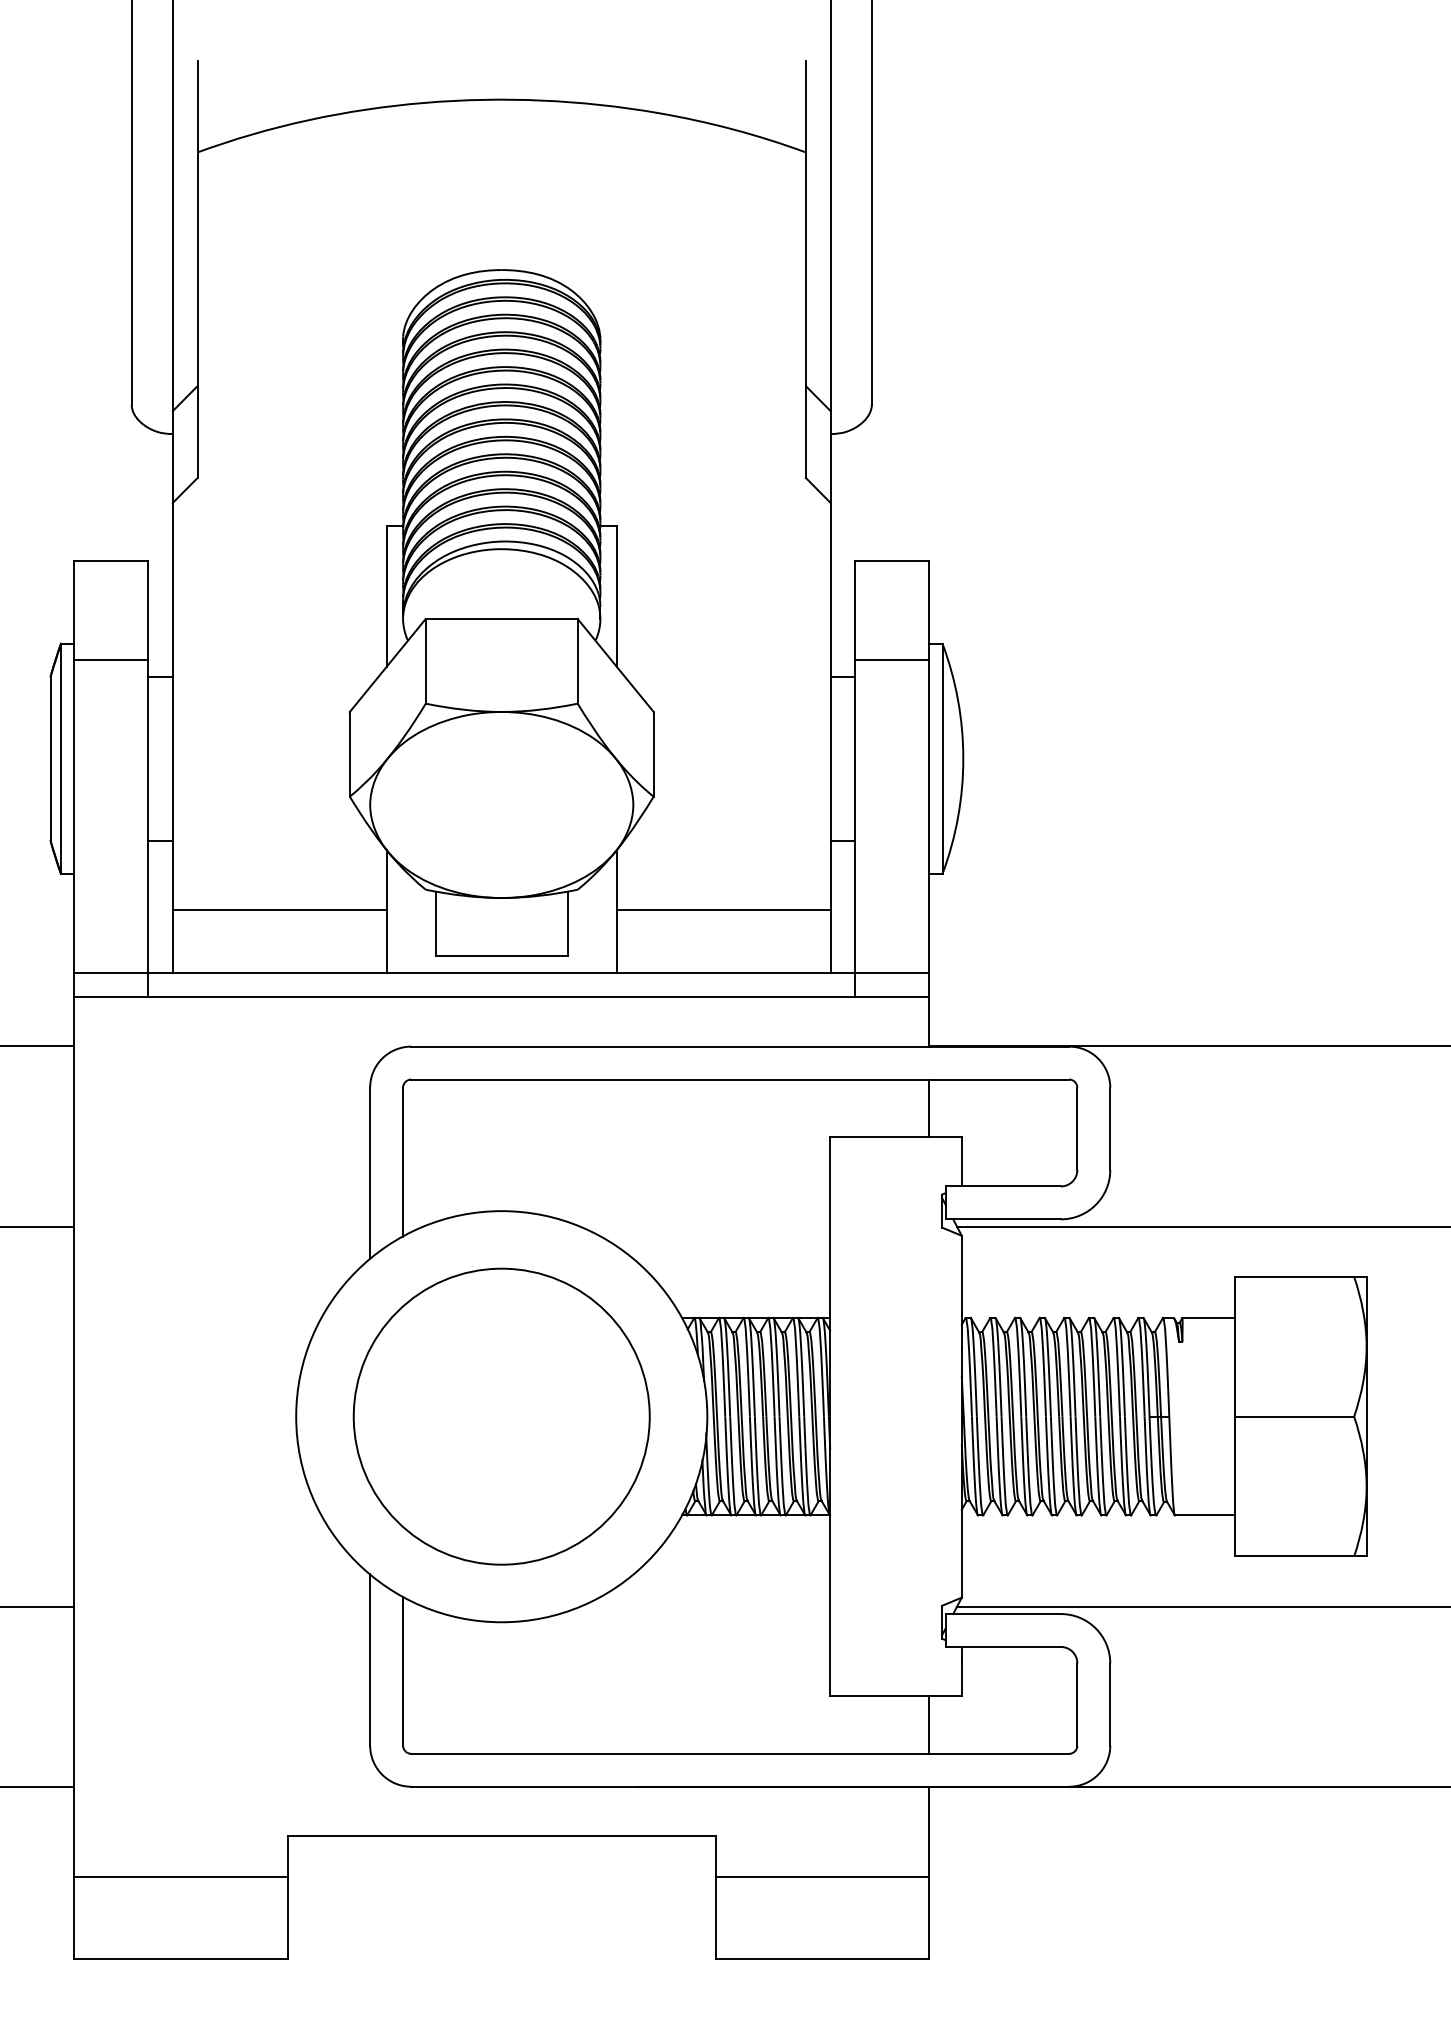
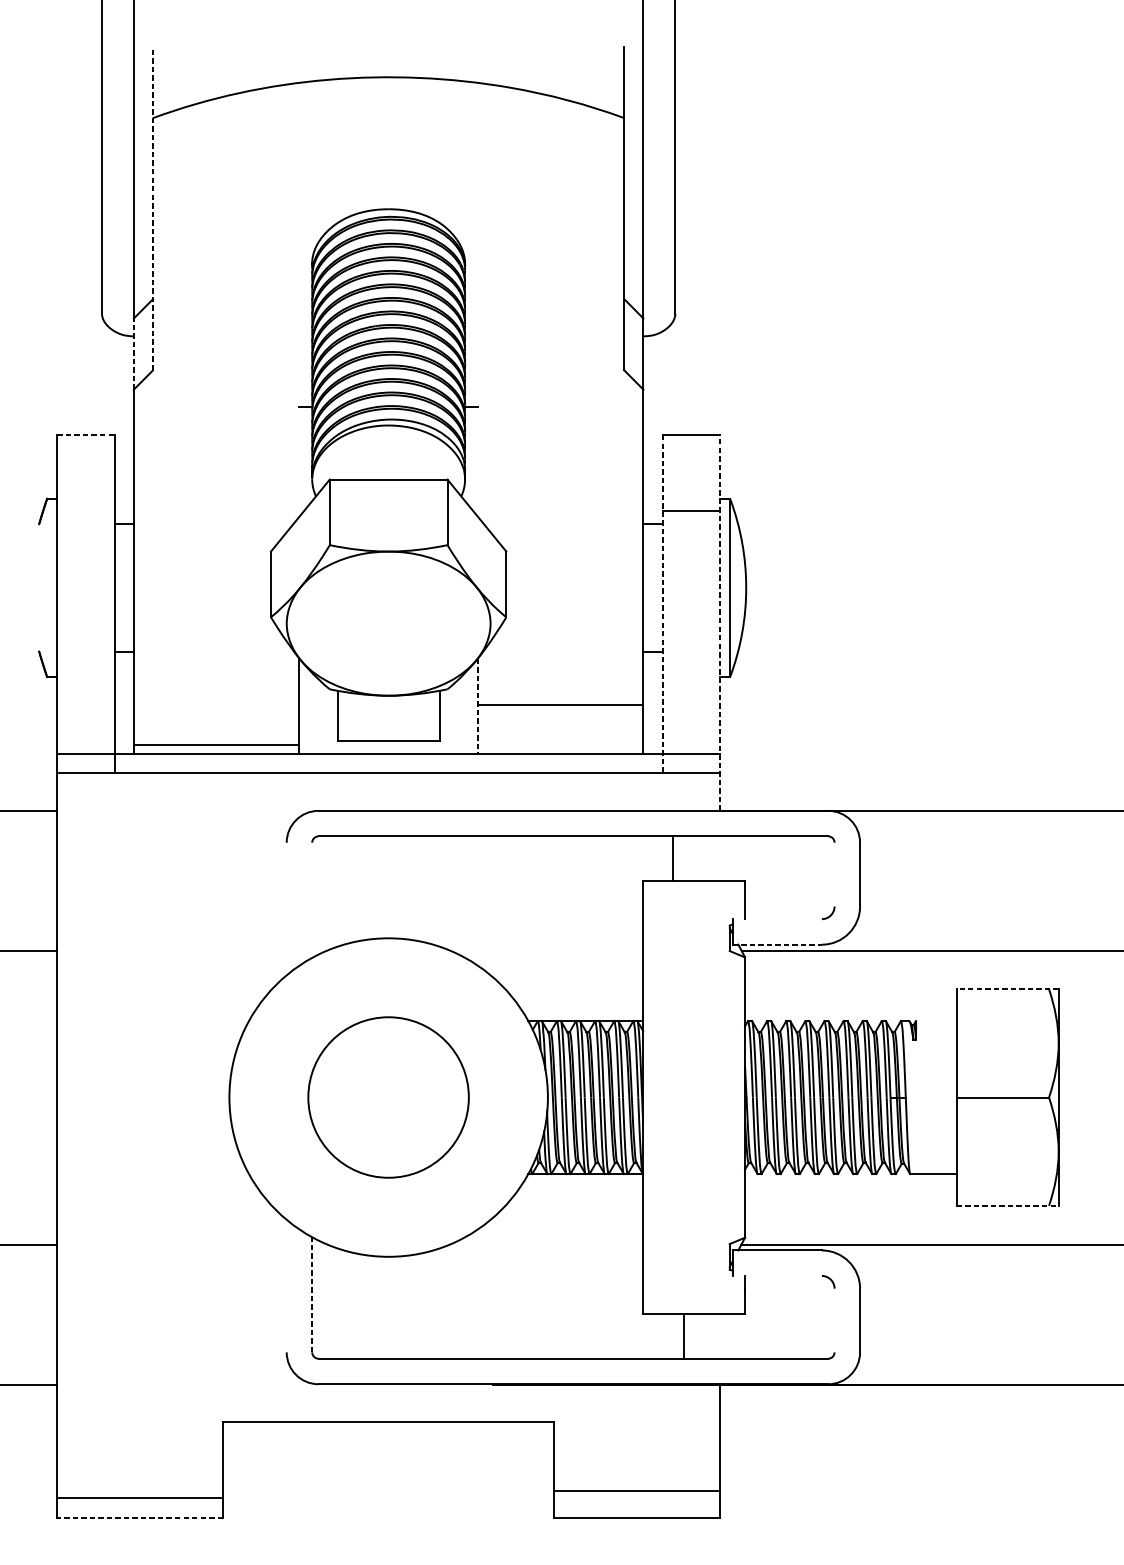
line: (197, 269) -> (152, 208), solid -> dashed
line: (172, 457) -> (133, 354), solid -> dashed
line: (111, 561) -> (86, 435), solid -> dashed
line: (386, 595) -> (299, 461), removed
line: (616, 595) -> (477, 461), removed
line: (111, 660) -> (86, 511), removed
line: (50, 758) -> (39, 587), removed
line: (60, 758) -> (46, 587), removed
line: (855, 779) -> (662, 603), solid -> dashed
line: (929, 804) -> (720, 623), solid -> dashed
line: (279, 910) -> (216, 744), moved
line: (616, 911) -> (477, 706), solid -> dashed
line: (929, 1108) -> (673, 858), moved
line: (1077, 1128) -> (834, 874), removed
line: (403, 1161) -> (312, 899), removed
line: (370, 1173) -> (286, 909), removed
line: (1002, 1186) -> (776, 919), removed
line: (1003, 1219) -> (777, 944), solid -> dashed
line: (1300, 1276) -> (1007, 988), solid -> dashed
line: (1208, 1318) -> (936, 1021), removed
circle: (501, 1416) -> (388, 1097), size x0.7
line: (1300, 1556) -> (1007, 1205), solid -> dashed
line: (1002, 1646) -> (776, 1275), removed
line: (370, 1659) -> (286, 1285), removed
line: (403, 1670) -> (312, 1294), solid -> dashed
line: (1077, 1704) -> (834, 1320), removed
line: (929, 1724) -> (683, 1336), moved
line: (180, 1877) -> (139, 1497), moved
line: (822, 1877) -> (637, 1490), moved
line: (181, 1959) -> (140, 1518), solid -> dashed

